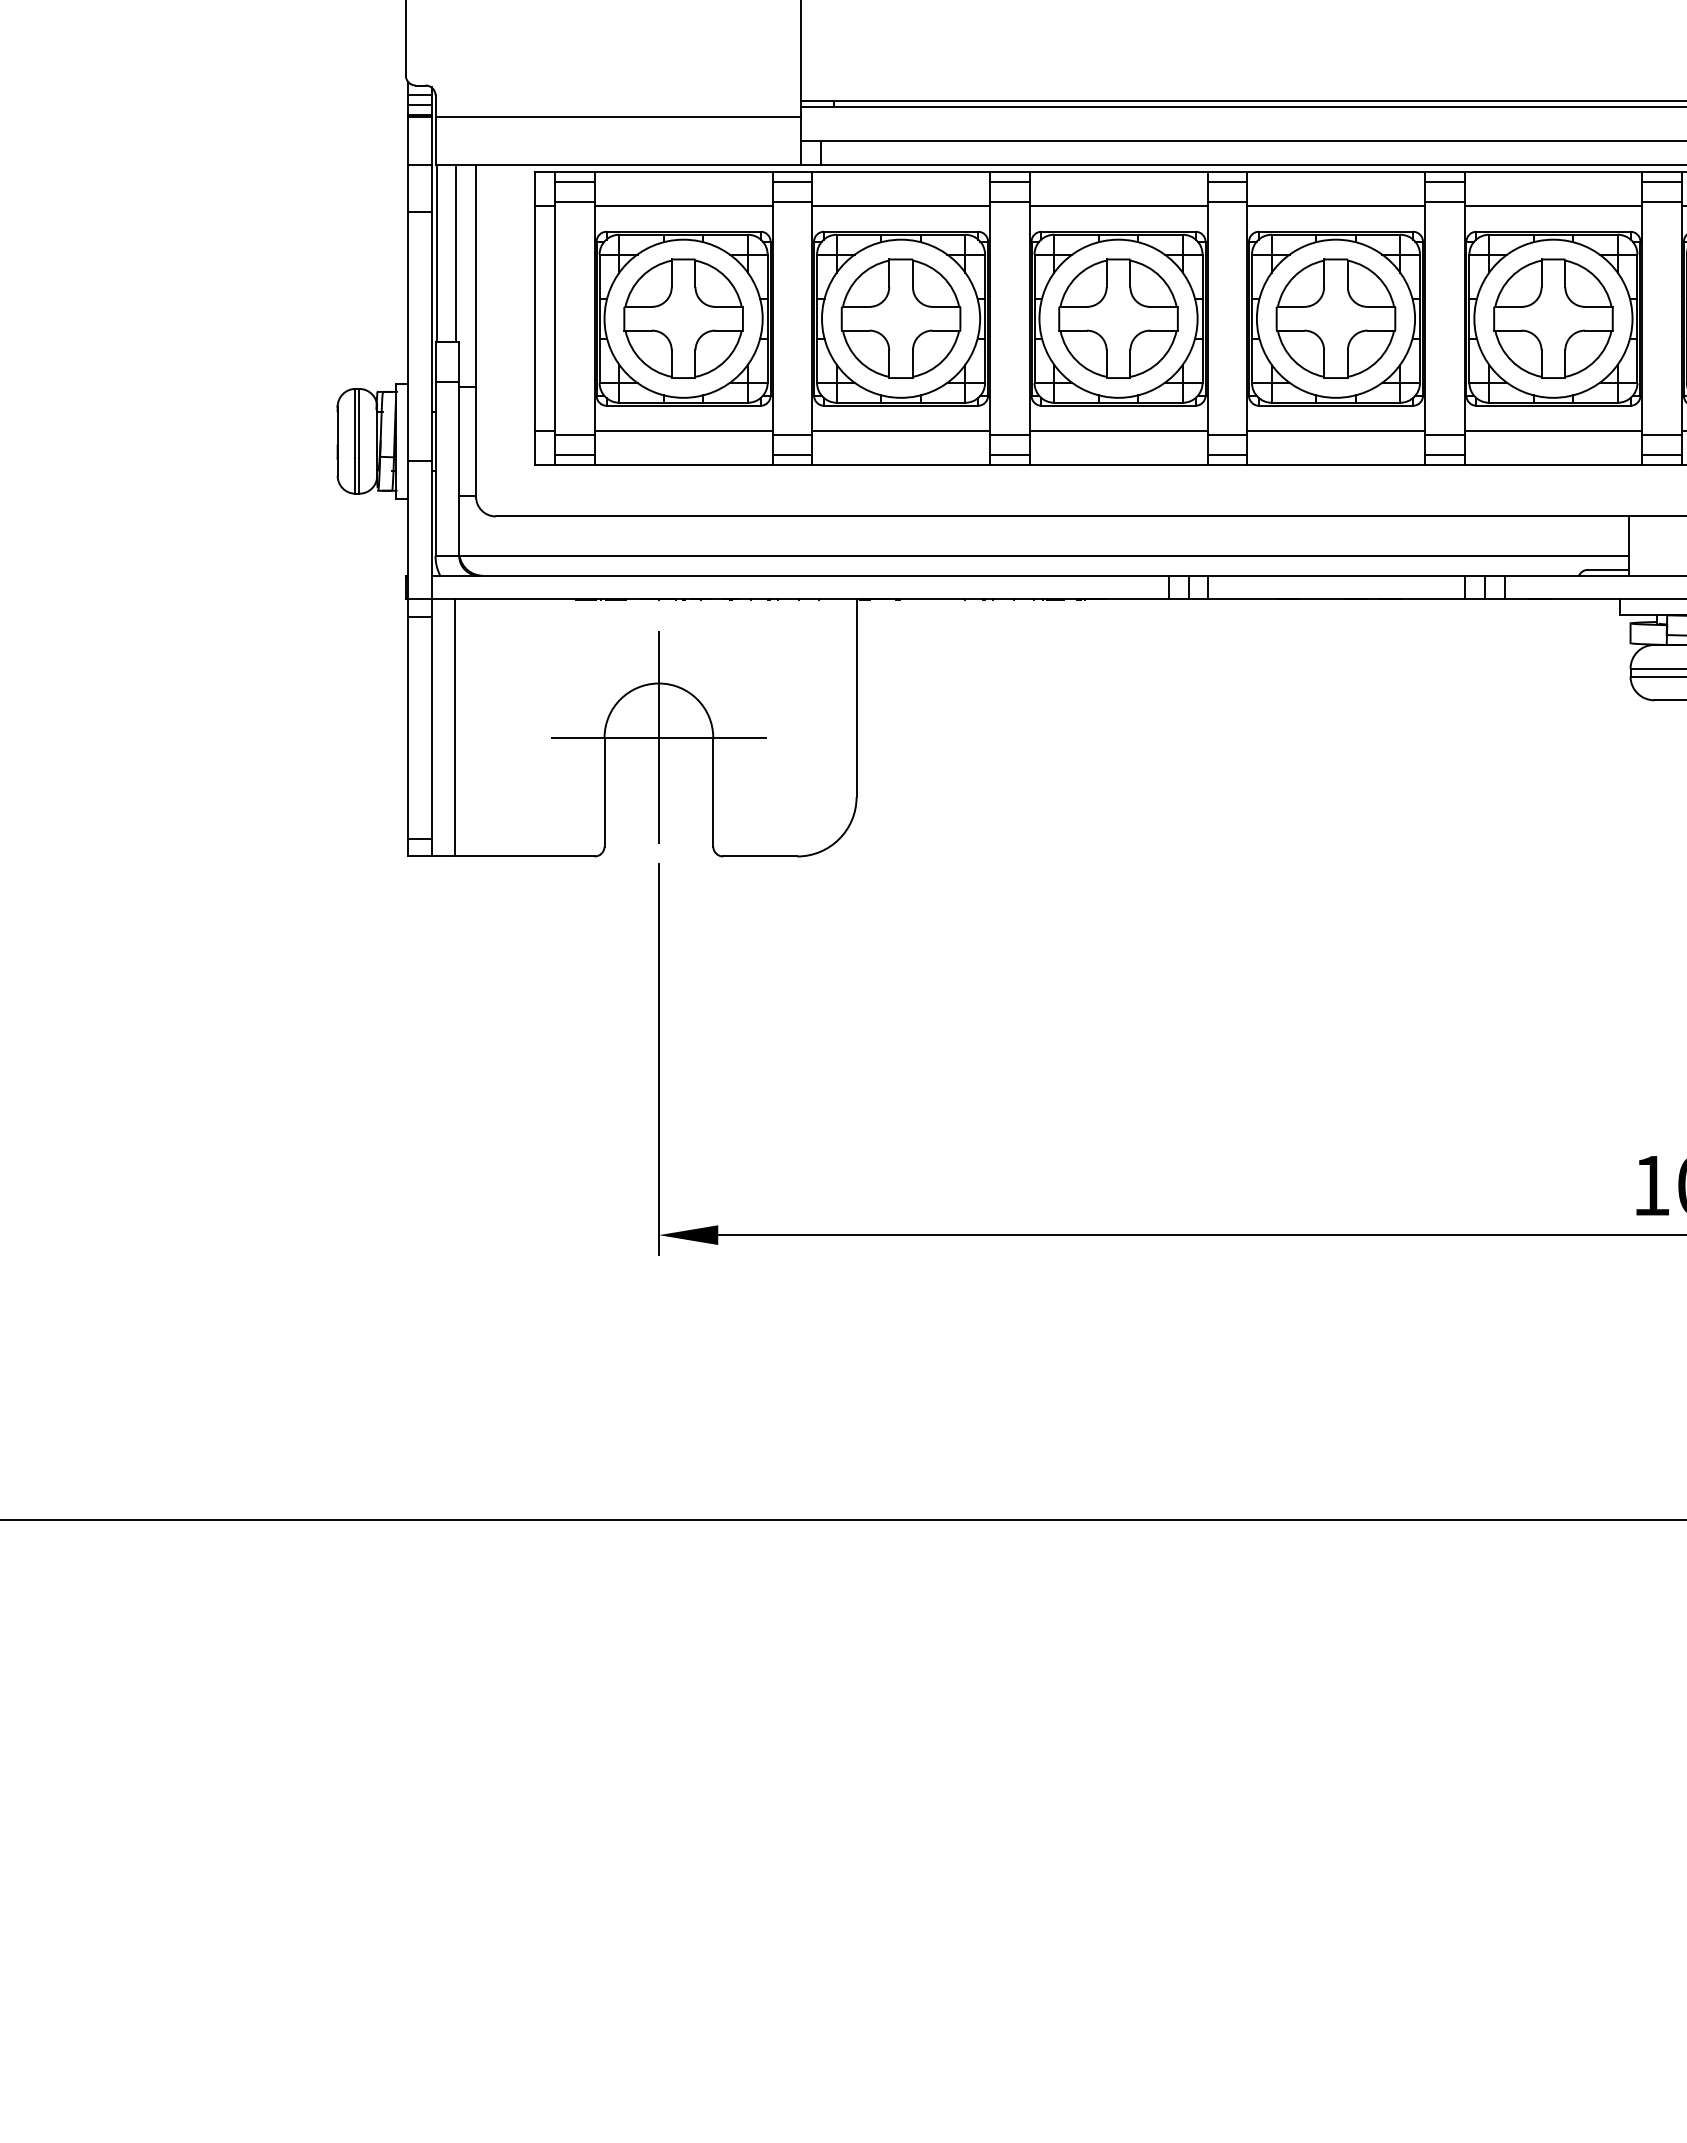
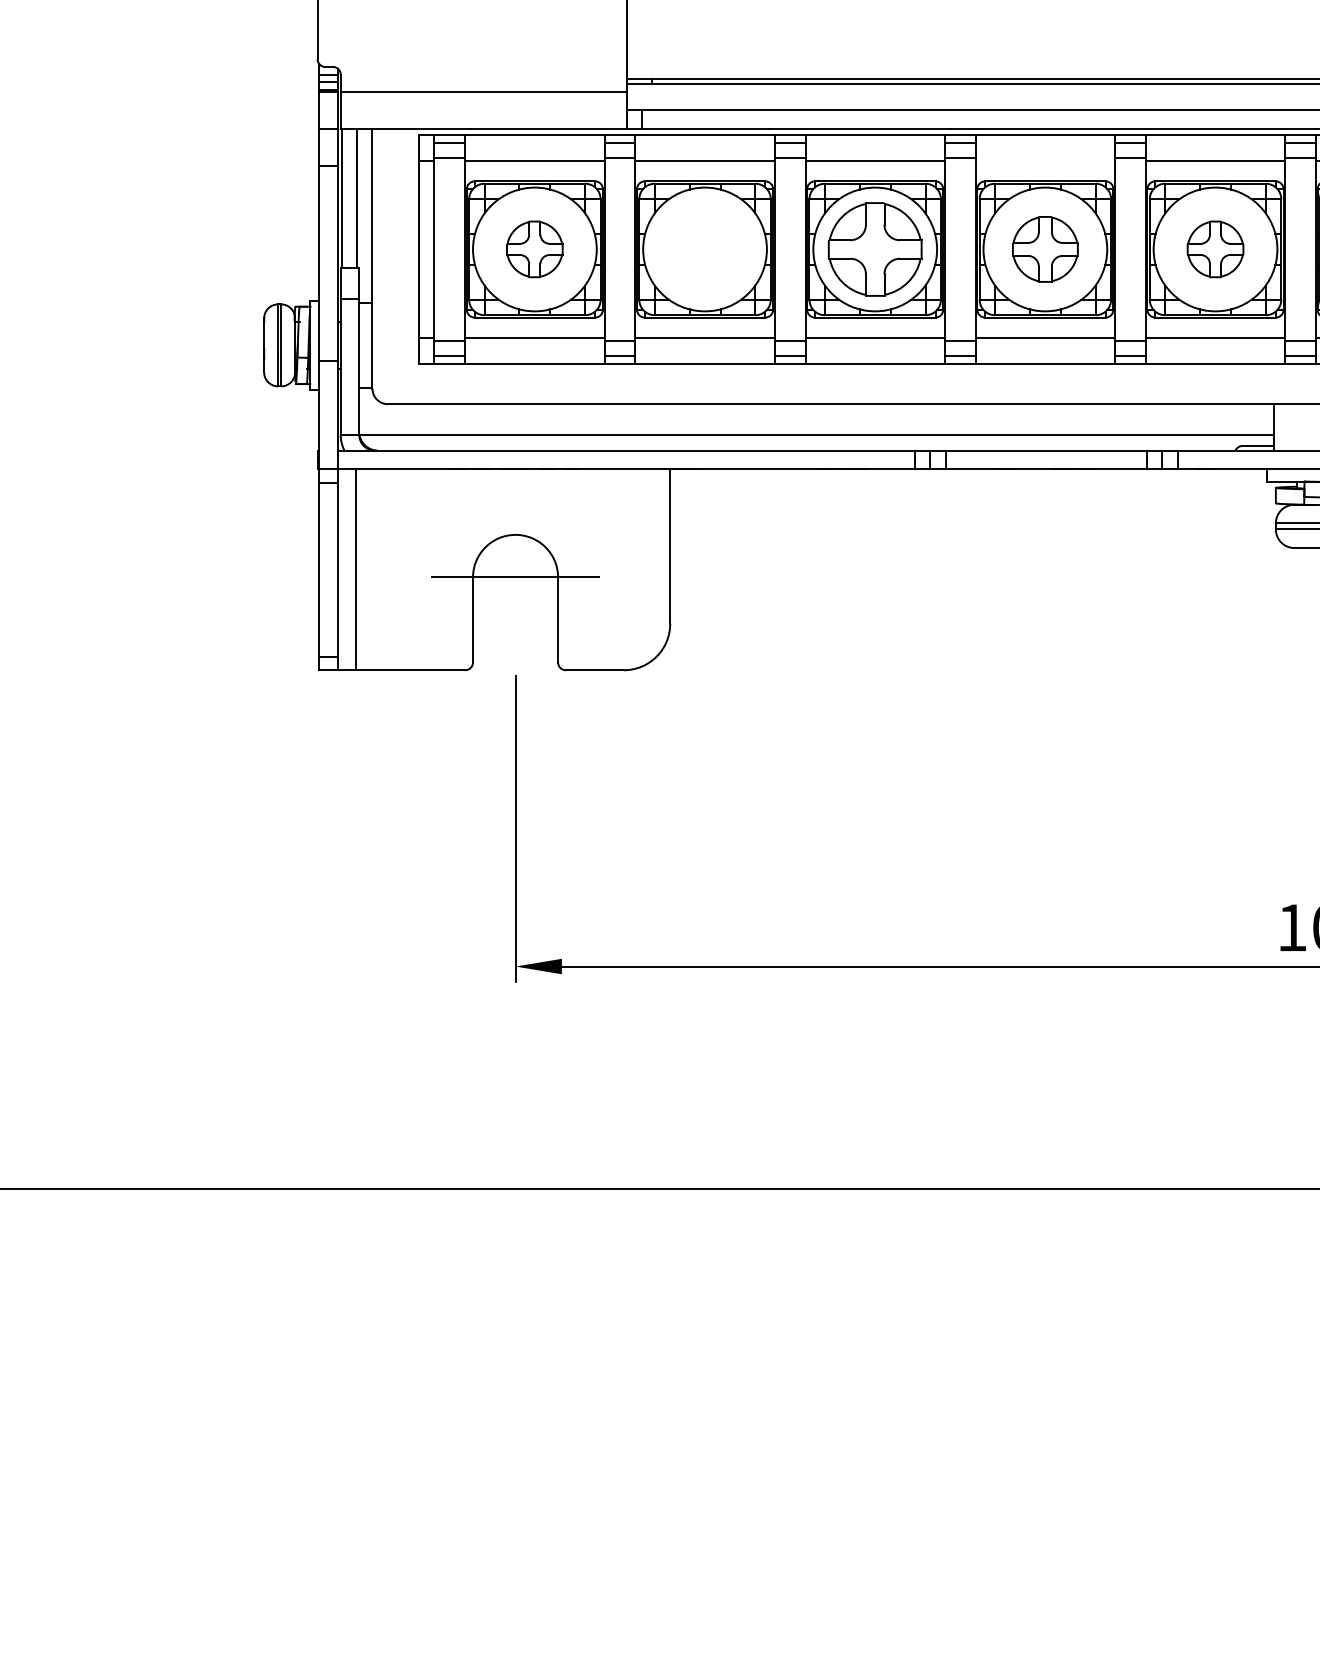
line: (1335, 206) -> (1044, 161), removed
part: (683, 318) -> (534, 249), size x0.6
part: (900, 318) -> (704, 249), removed
part: (1335, 318) -> (1044, 249), size x0.7
part: (1553, 318) -> (1215, 249), size x0.6
line: (658, 737) -> (515, 577), removed

